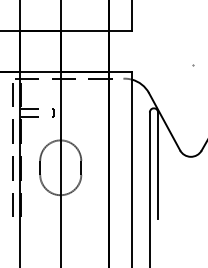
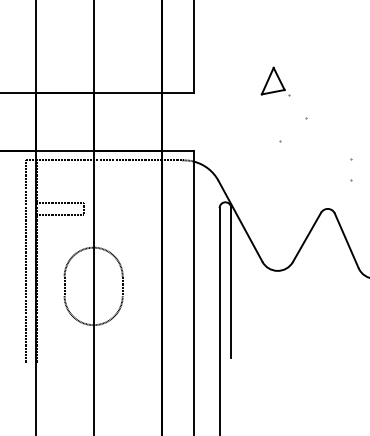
part: (189, 22) -> (275, 81), added

